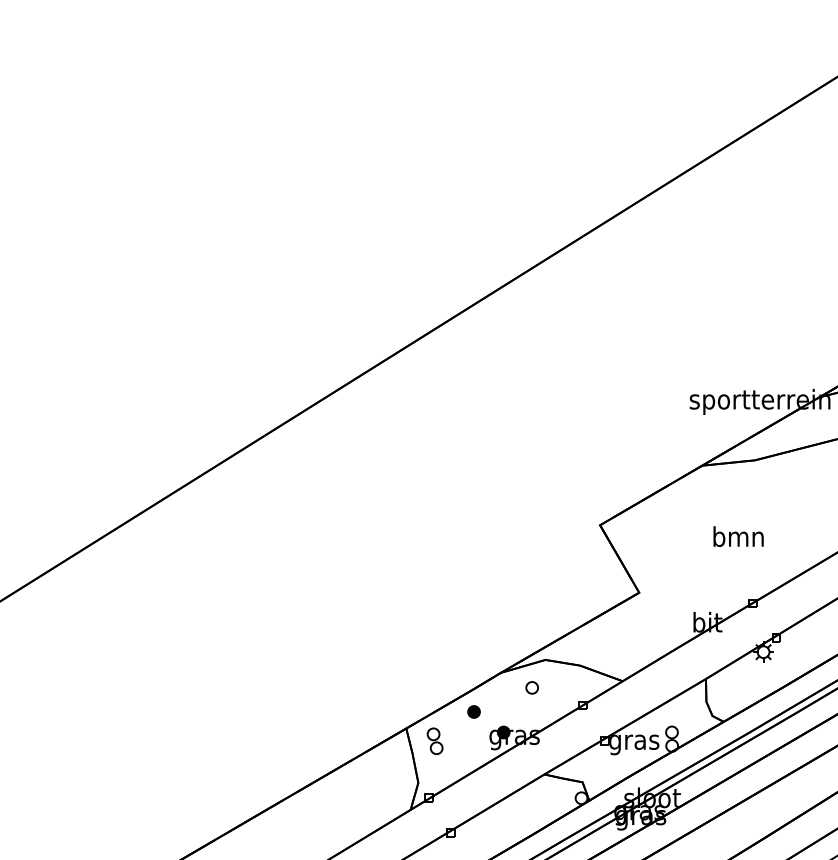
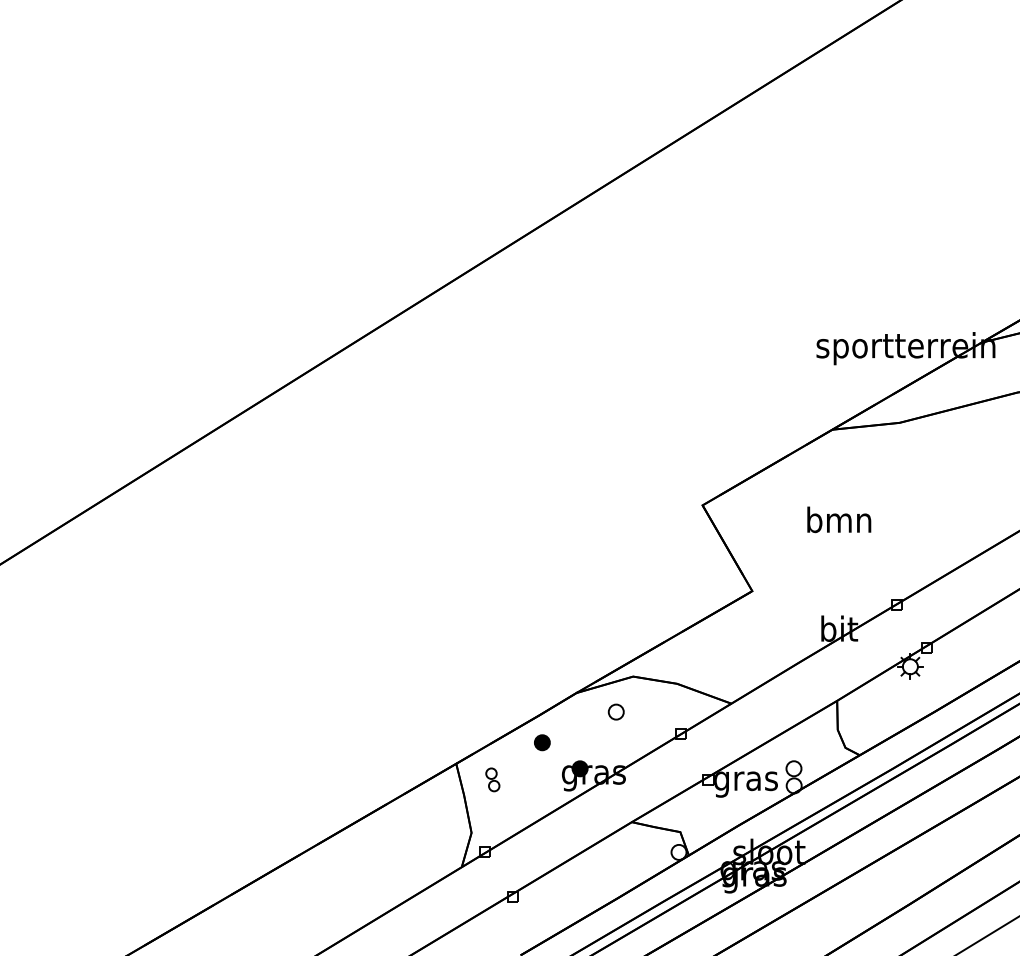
text: (738, 536) -> (839, 519), moved
part: (434, 740) -> (492, 778), size x0.7

